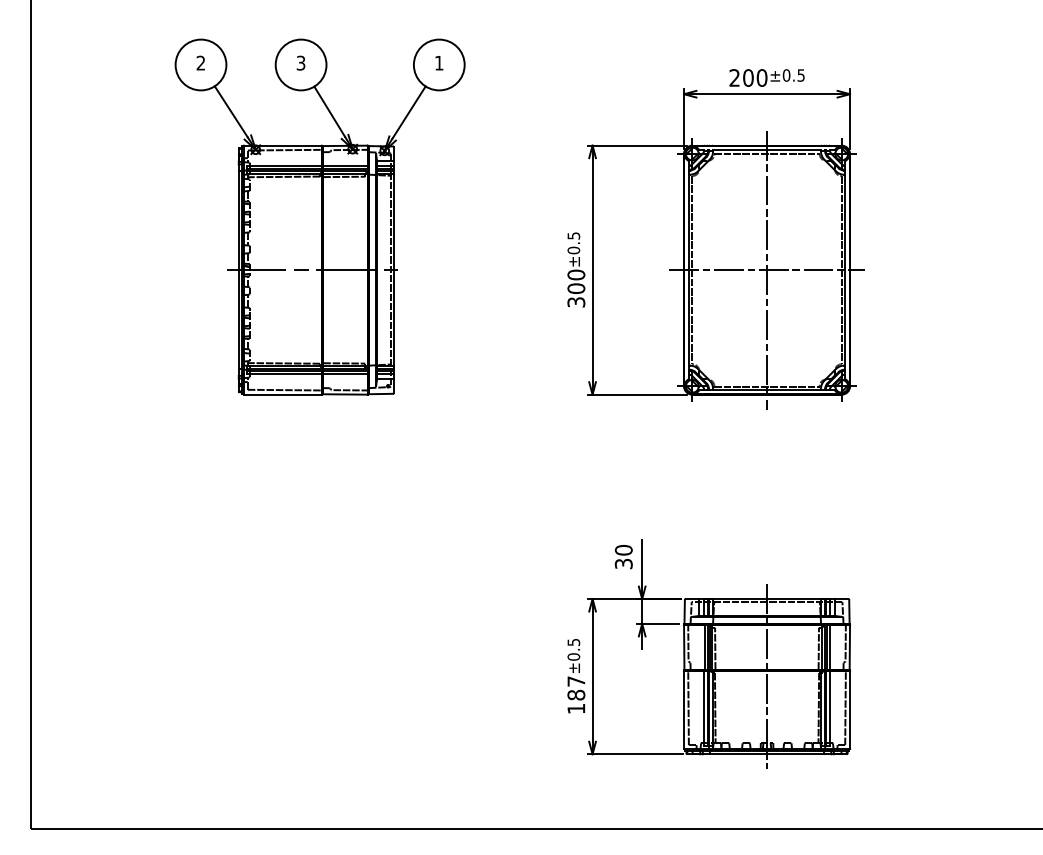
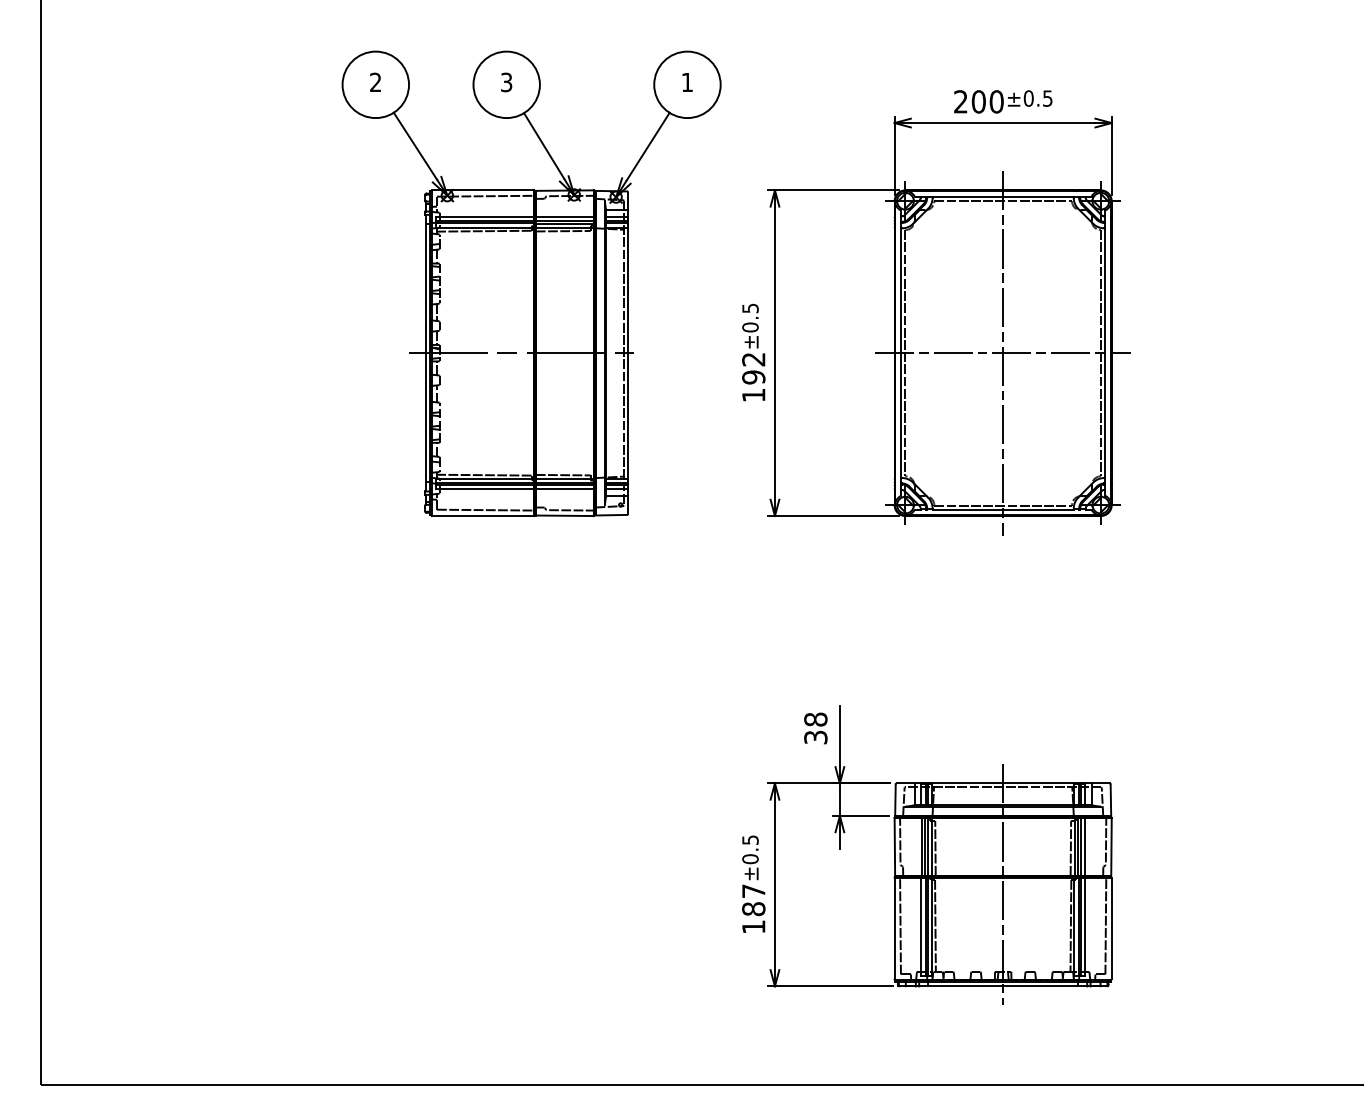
part: (320, 216) -> (531, 283), moved
text: (576, 288) -> (753, 377), 300 -> 192
text: (623, 550) -> (815, 719), 30 -> 38

